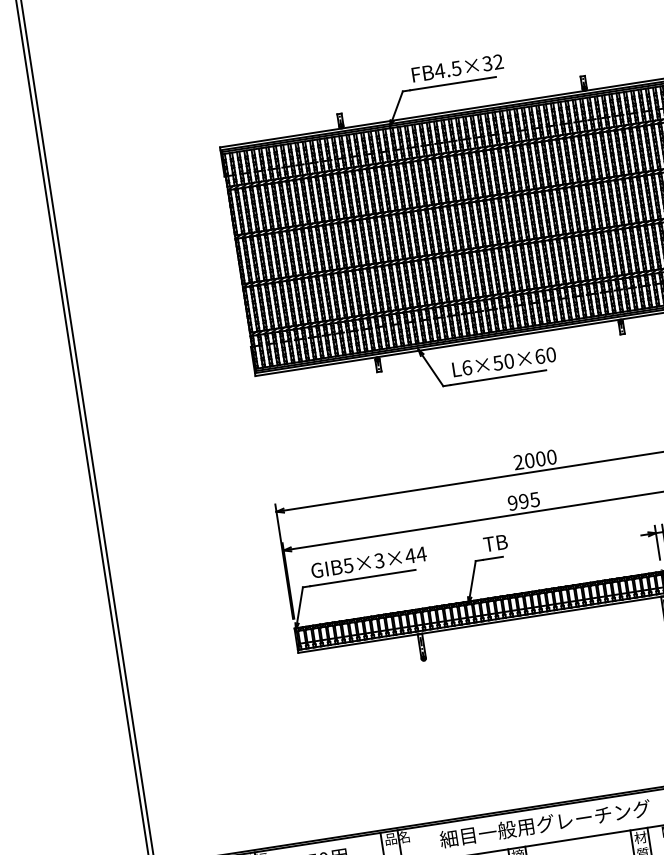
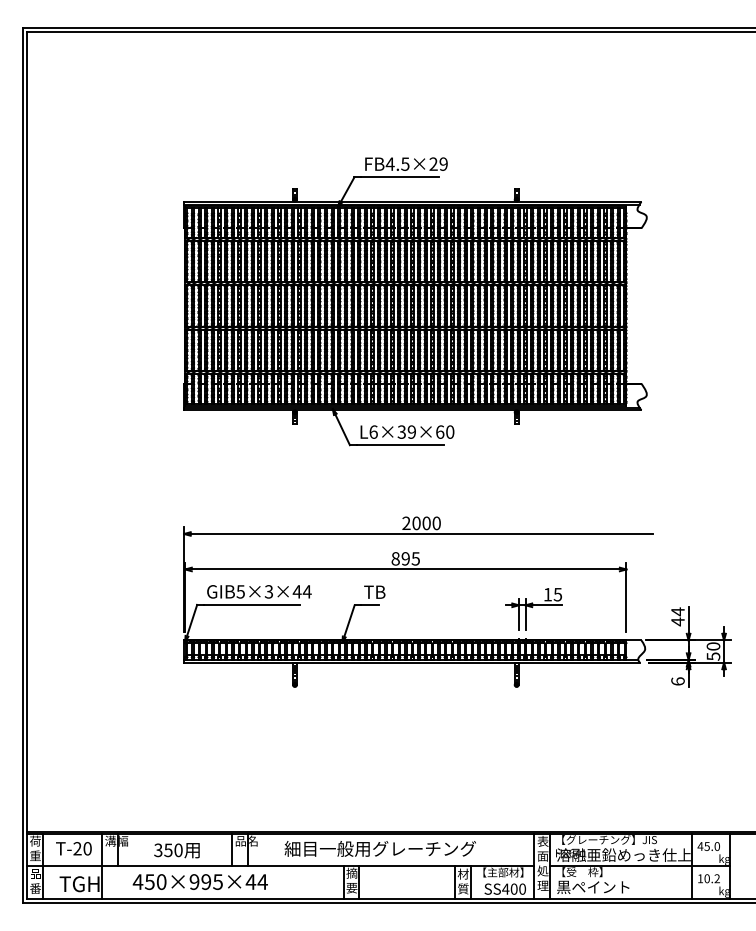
text: (492, 63) -> (438, 164), FB4.5×32 -> FB4.5×29
text: (504, 361) -> (407, 431), L6×50×60 -> L6×39×60
text: (512, 502) -> (395, 558), 995 -> 895

